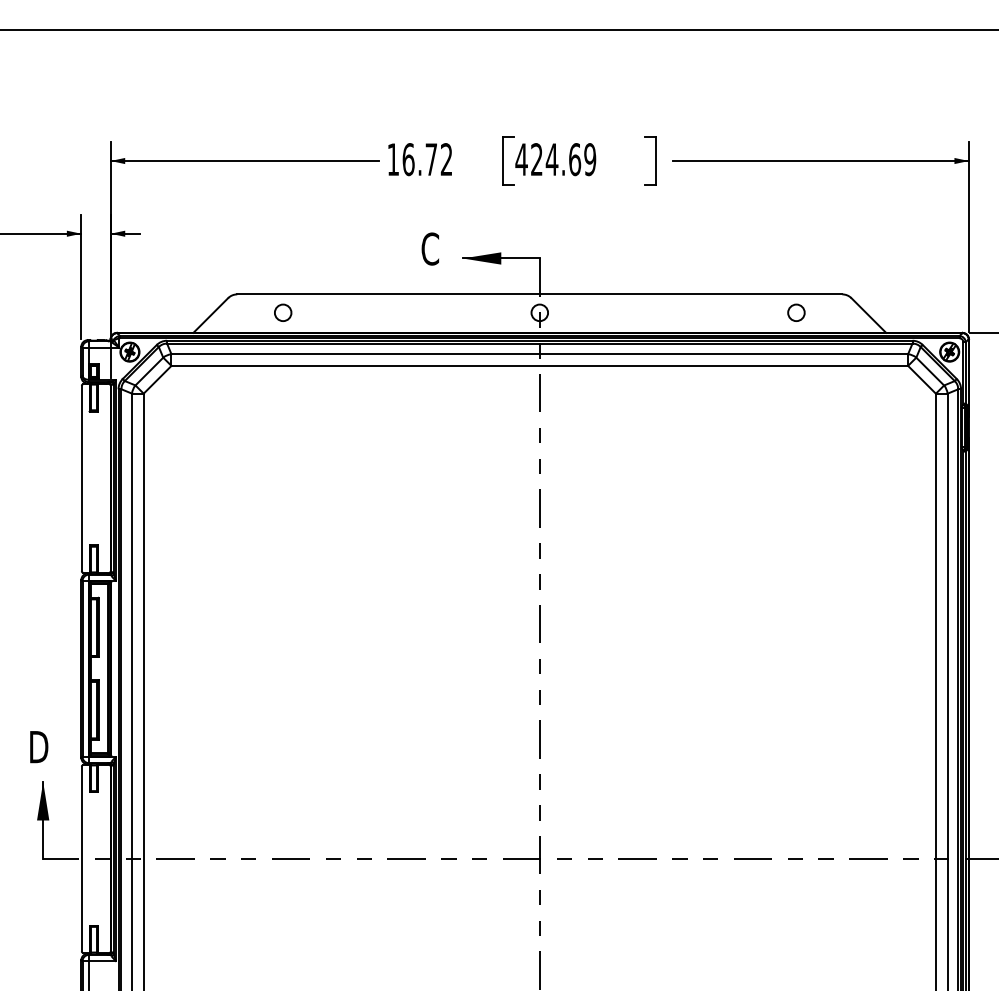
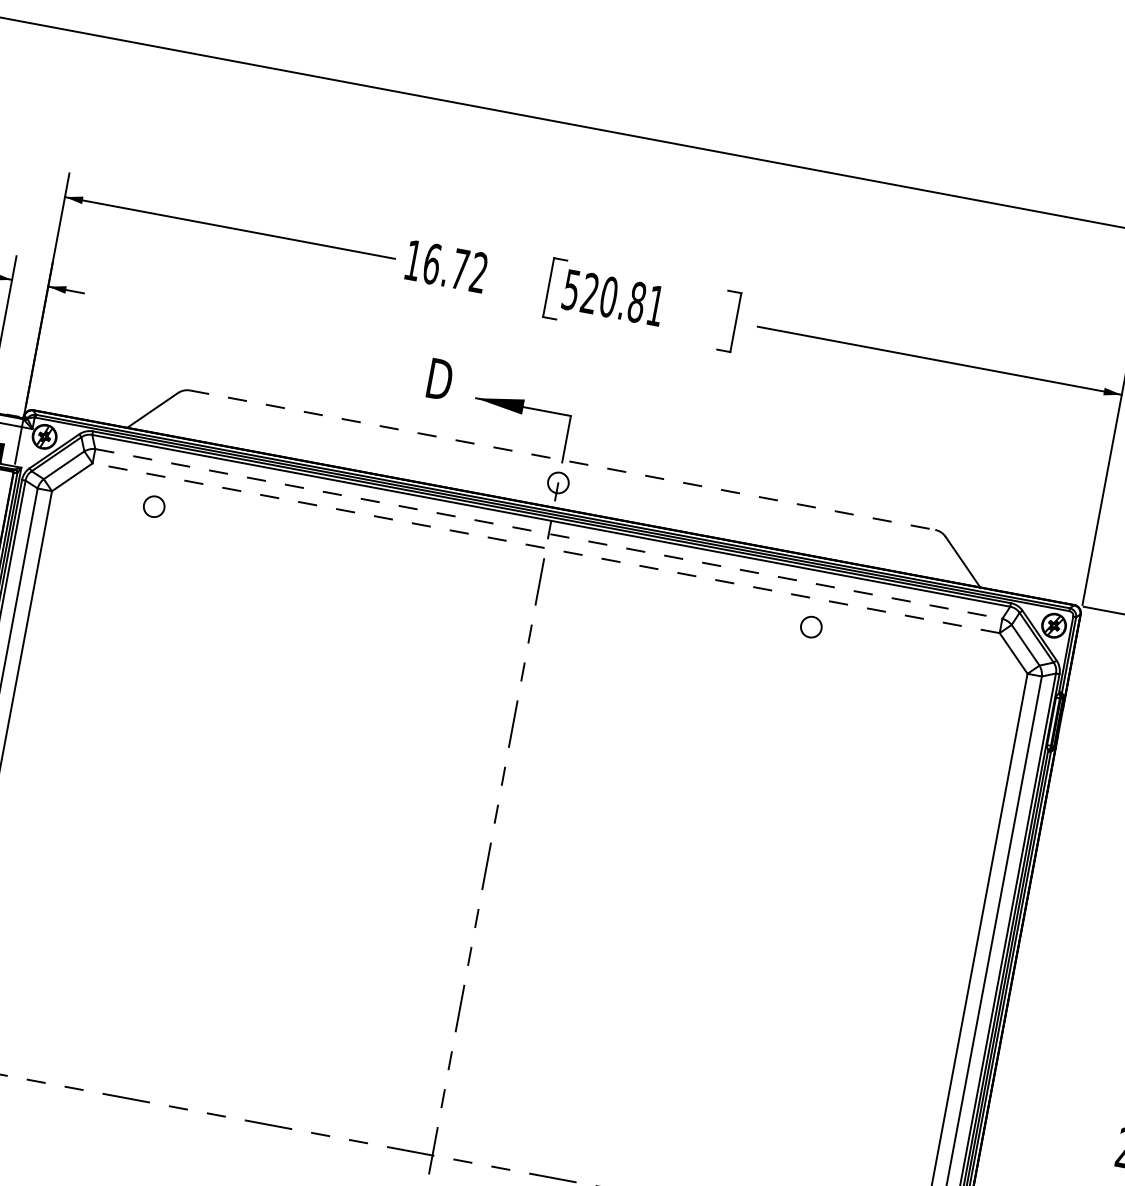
text: (555, 159) -> (613, 297), 424.69 -> 520.81
text: (430, 248) -> (438, 378), C -> D
line: (539, 294) -> (562, 460), solid -> dashed
circle: (283, 312) -> (154, 506), moved
circle: (796, 312) -> (811, 626), moved
line: (540, 354) -> (549, 534), solid -> dashed
line: (539, 365) -> (545, 547), solid -> dashed

